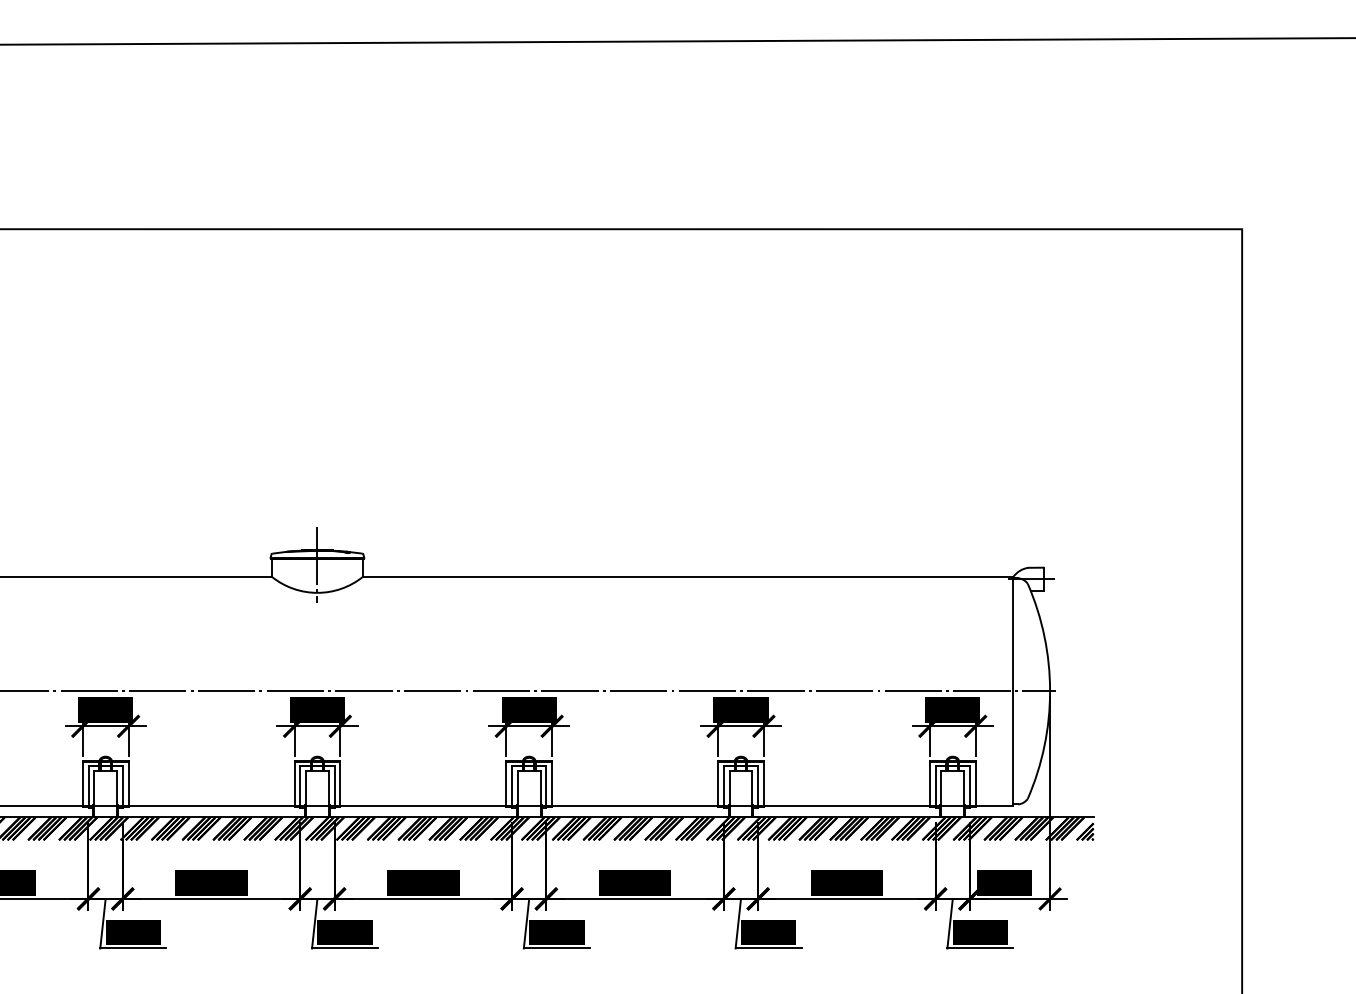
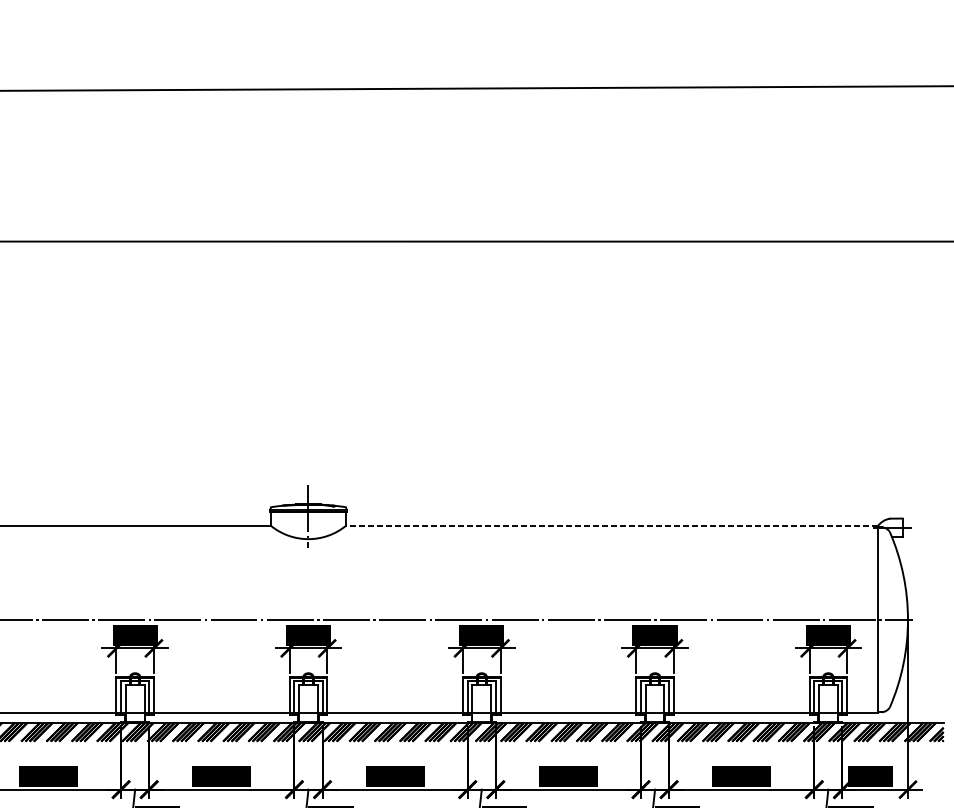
line: (687, 576) -> (611, 525), solid -> dashed

